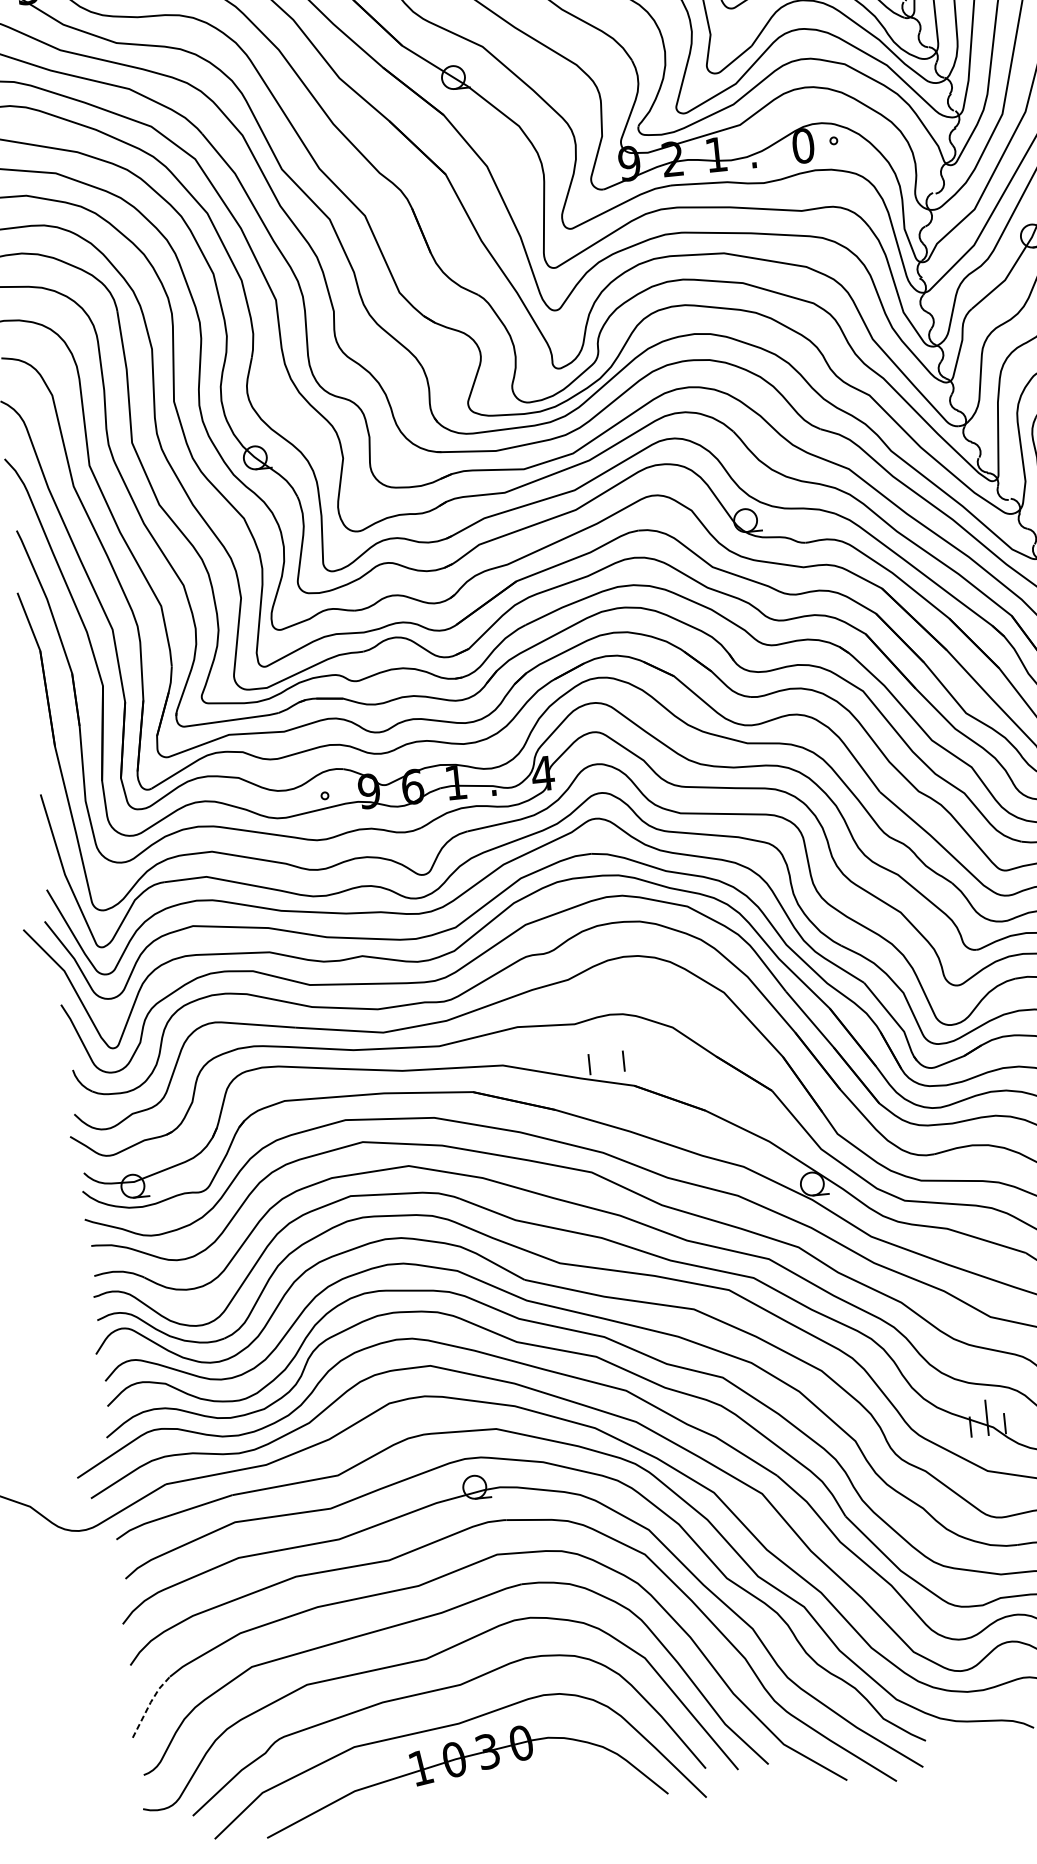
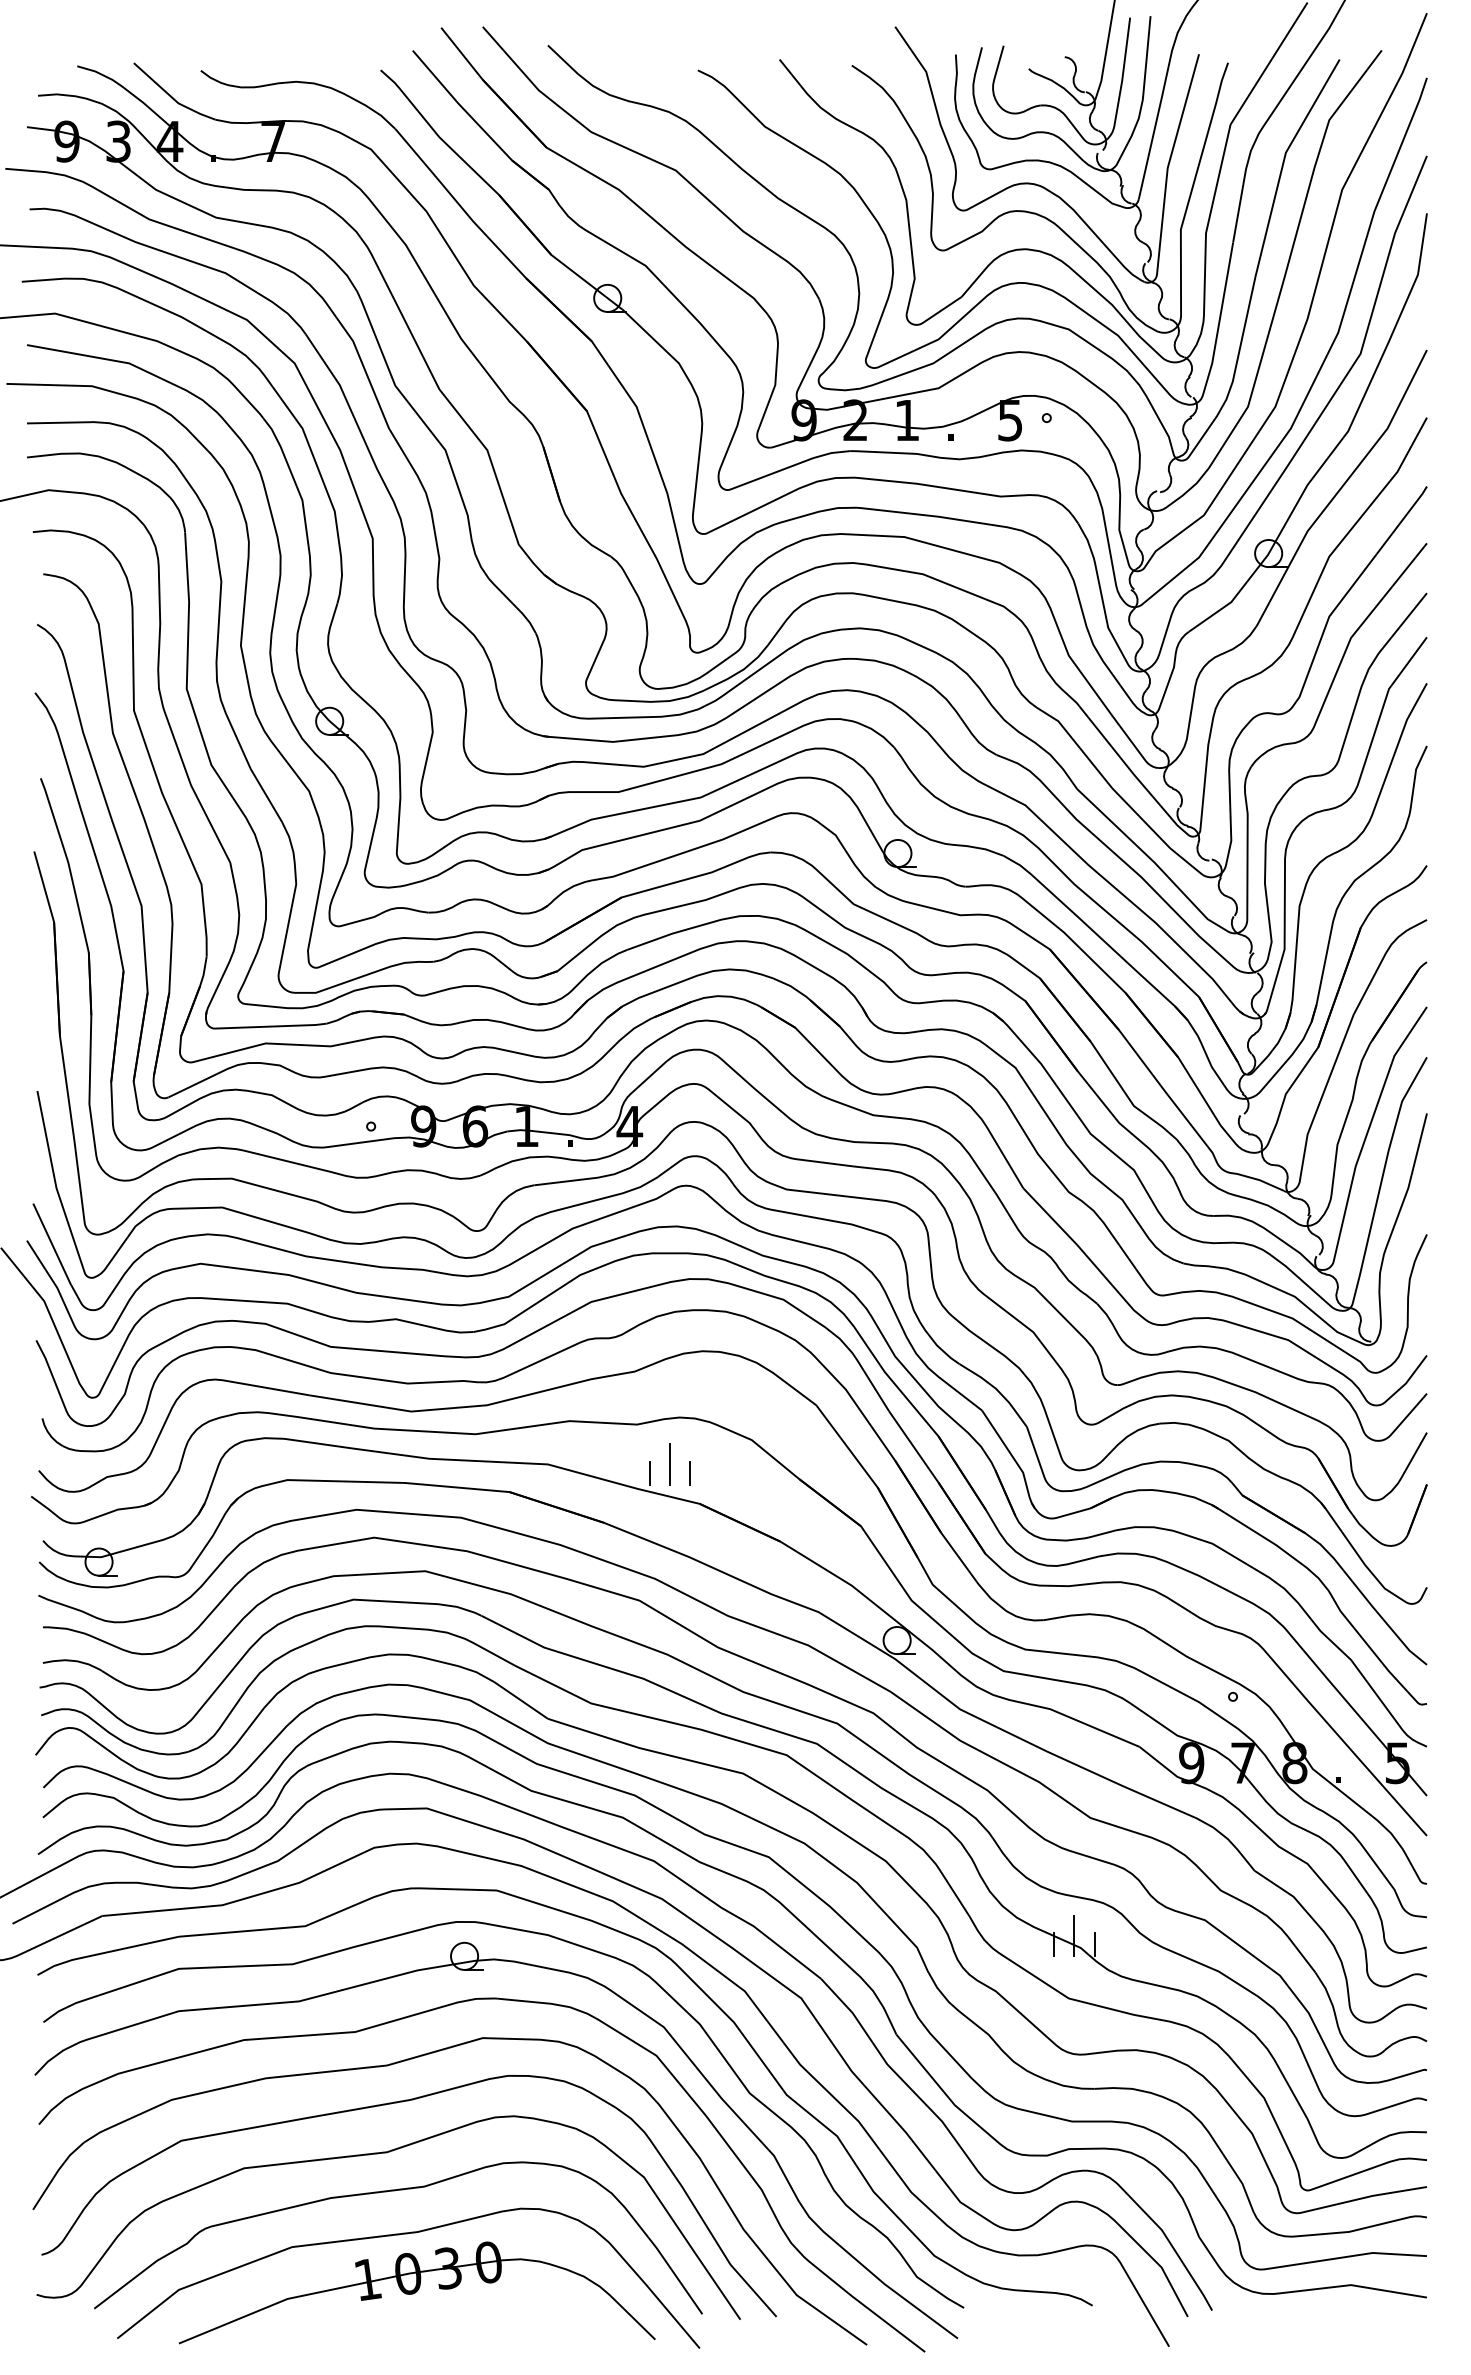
text: (803, 146) -> (1010, 420), 0 -> 5
line: (606, 1055) -> (670, 1464), added
line: (149, 1704) -> (56, 2172), dashed -> solid

